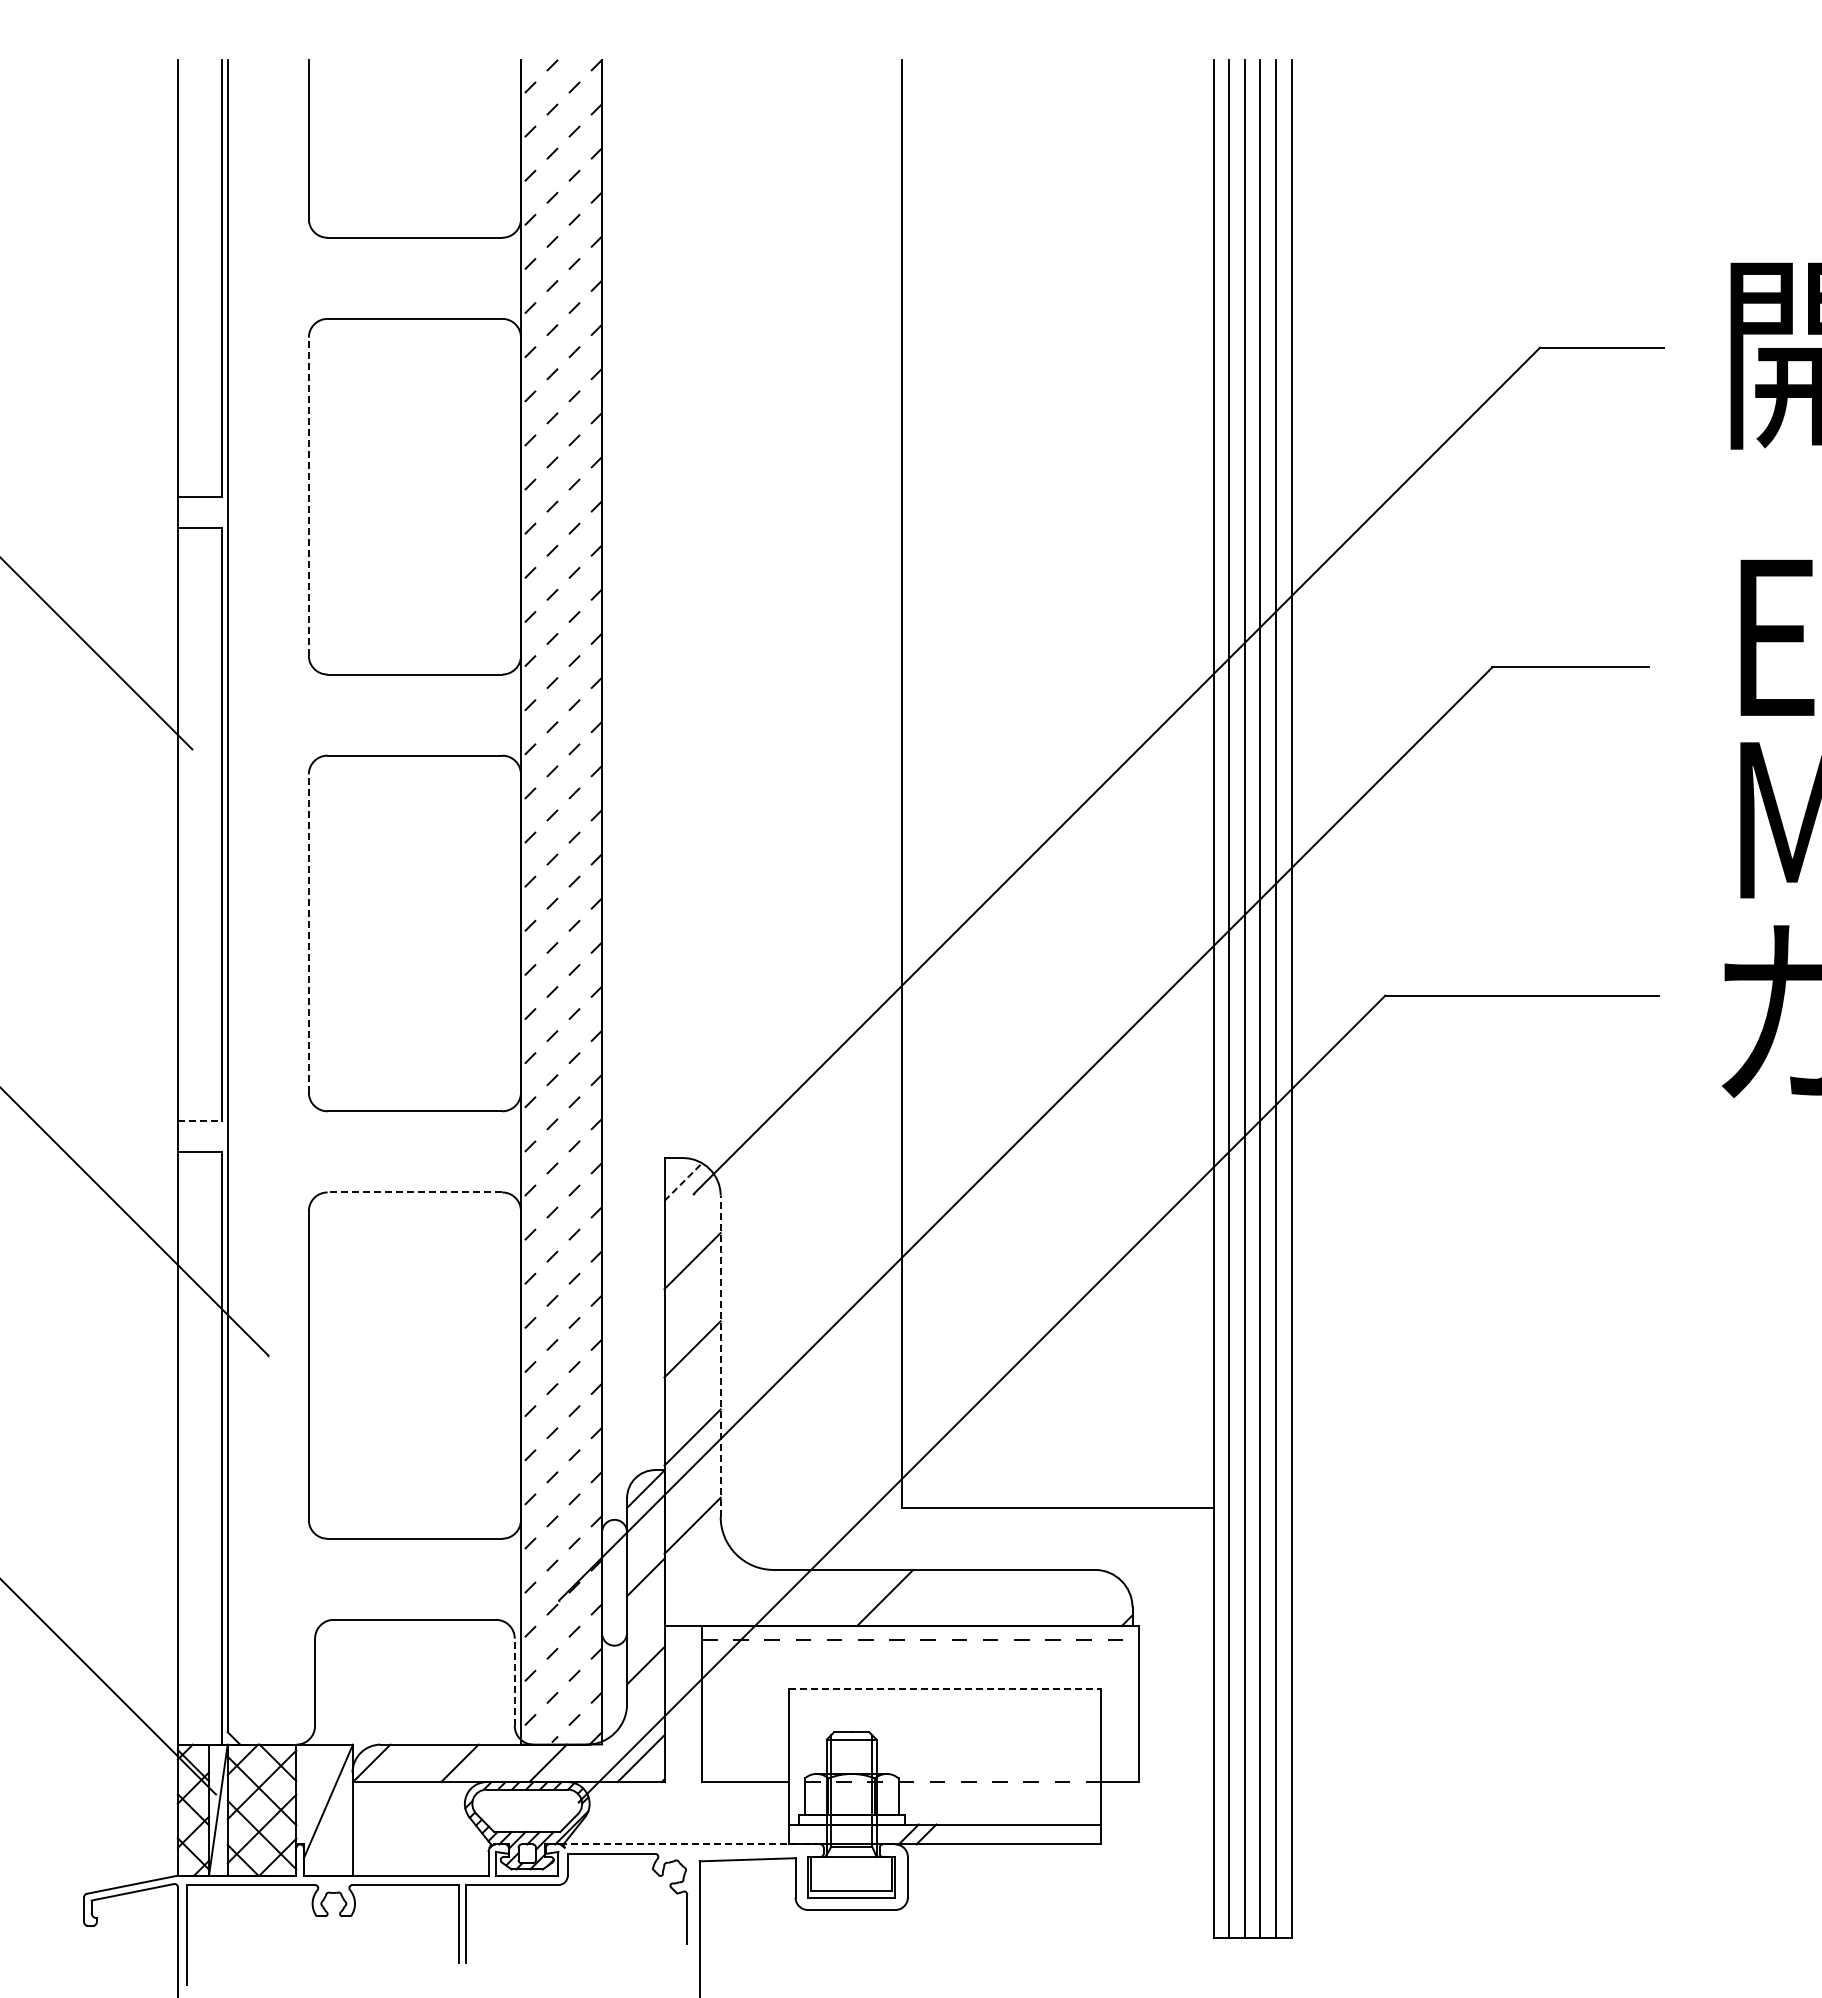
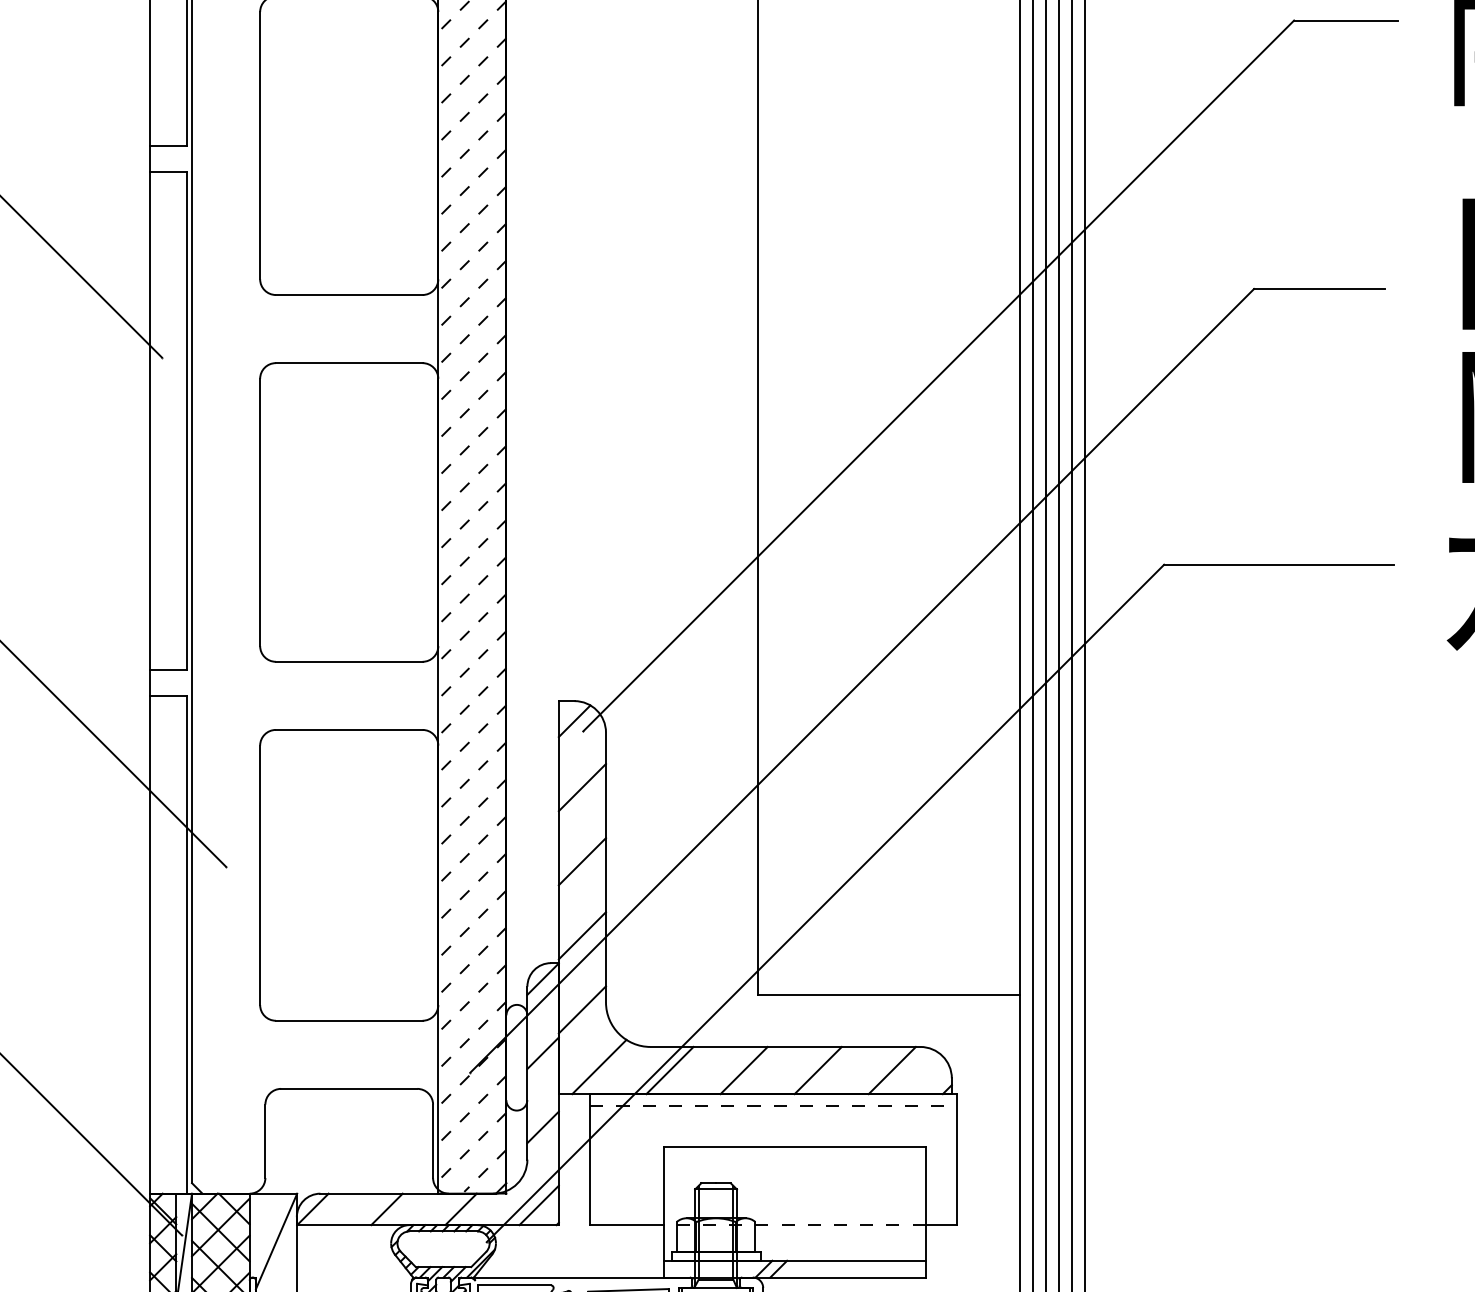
line: (308, 496) -> (259, 145), dashed -> solid
line: (308, 932) -> (259, 511), dashed -> solid
line: (199, 1120) -> (168, 669), dashed -> solid
line: (683, 1182) -> (574, 721), dashed -> solid
line: (414, 1192) -> (348, 729), dashed -> solid
line: (720, 1356) -> (605, 867), dashed -> solid
line: (712, 1593) -> (599, 1066), added
line: (796, 1597) -> (669, 1070), added
line: (973, 1597) -> (818, 1070), added
line: (1061, 1597) -> (892, 1070), added
line: (514, 1682) -> (432, 1141), dashed -> solid
line: (945, 1688) -> (794, 1146), dashed -> solid
line: (684, 1844) -> (575, 1277), dashed -> solid

